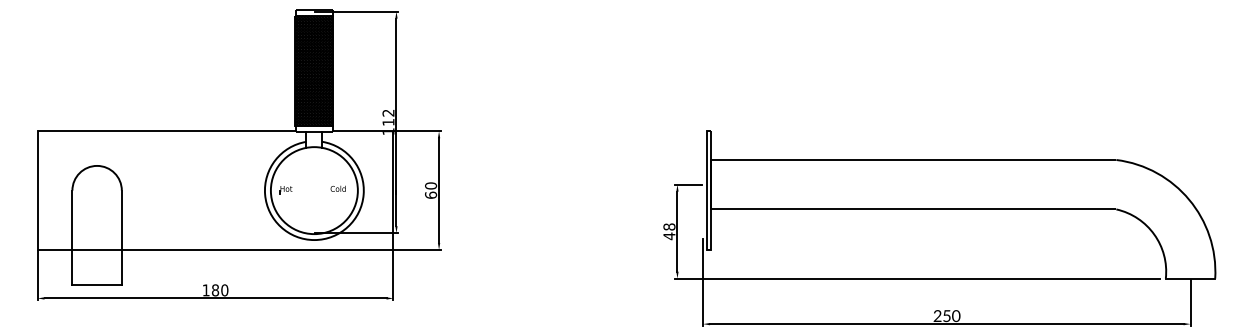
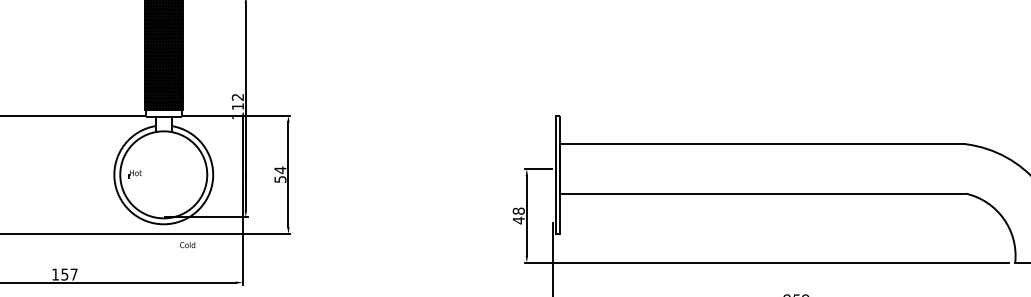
text: (337, 188) -> (186, 244), moved
text: (431, 190) -> (280, 174), 60 -> 54
text: (220, 290) -> (69, 274), 180 -> 157

